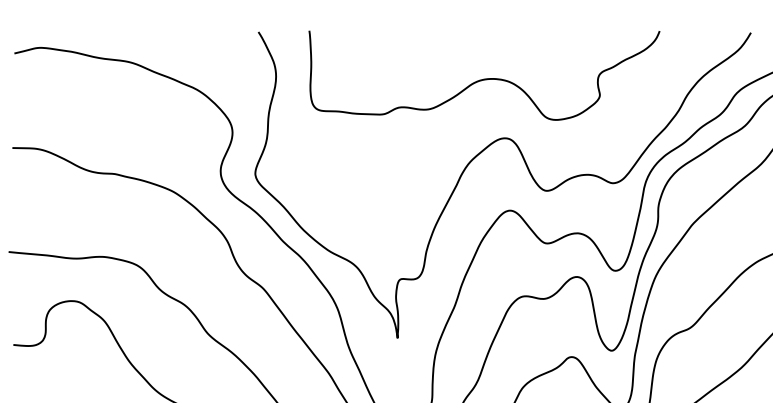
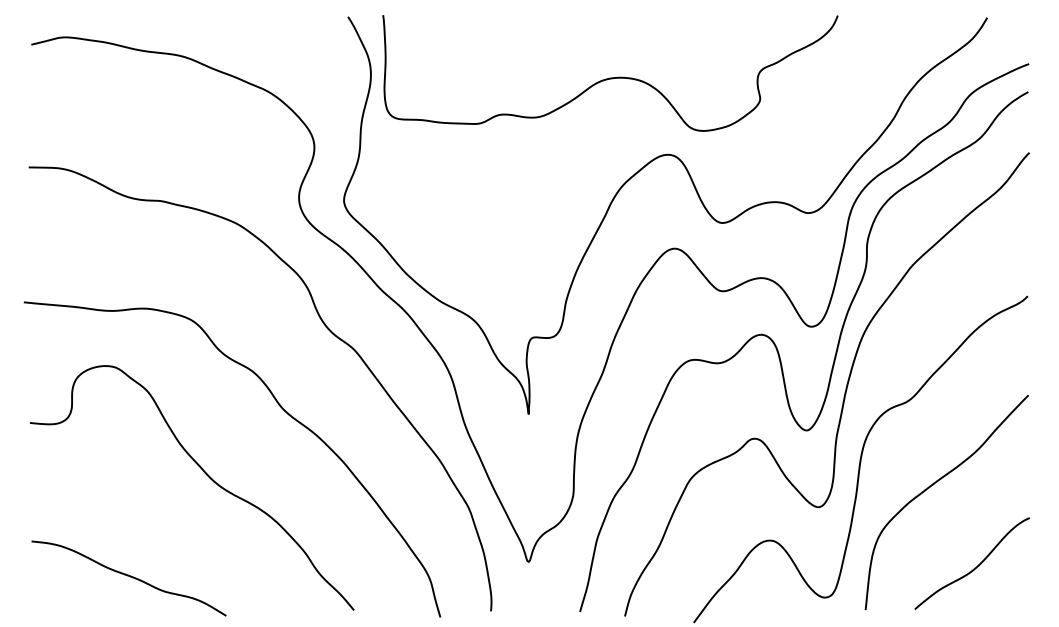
curve: (484, 78) -> (610, 77), moved

